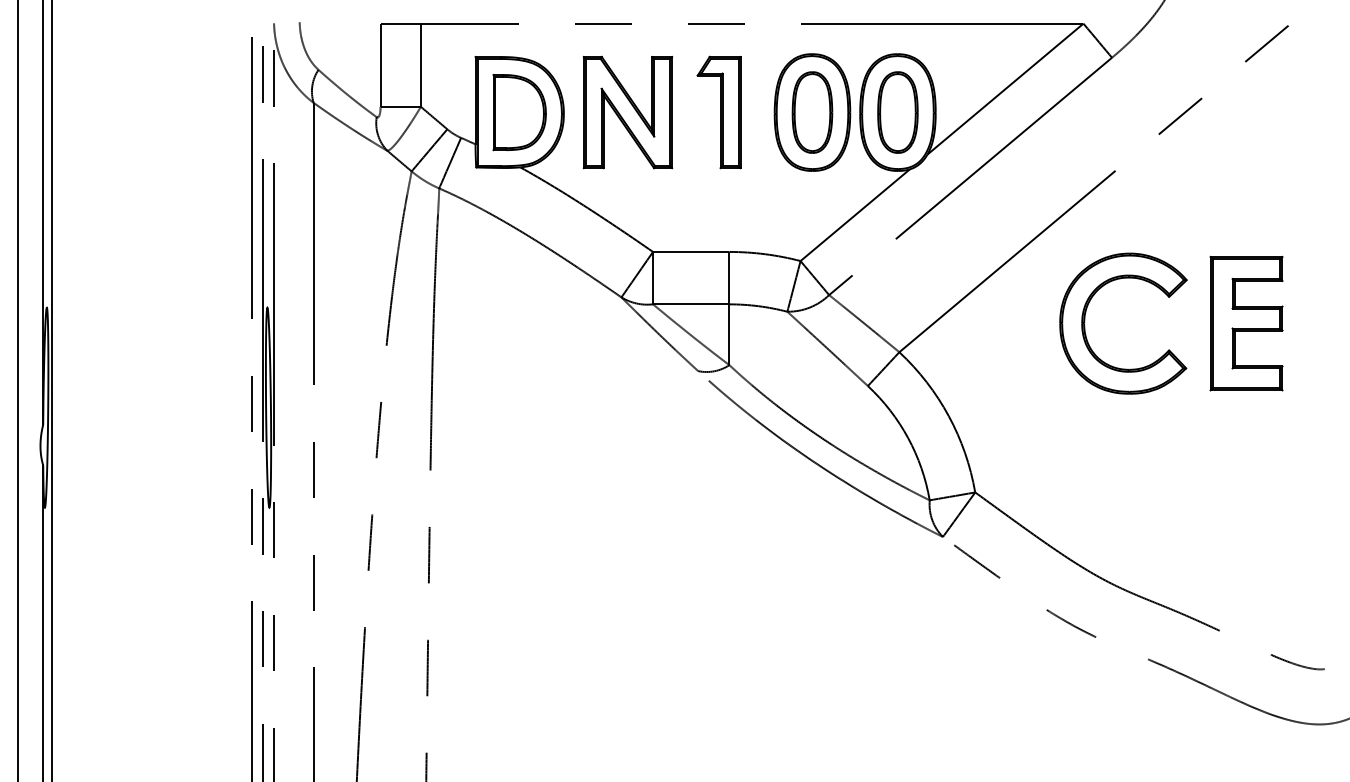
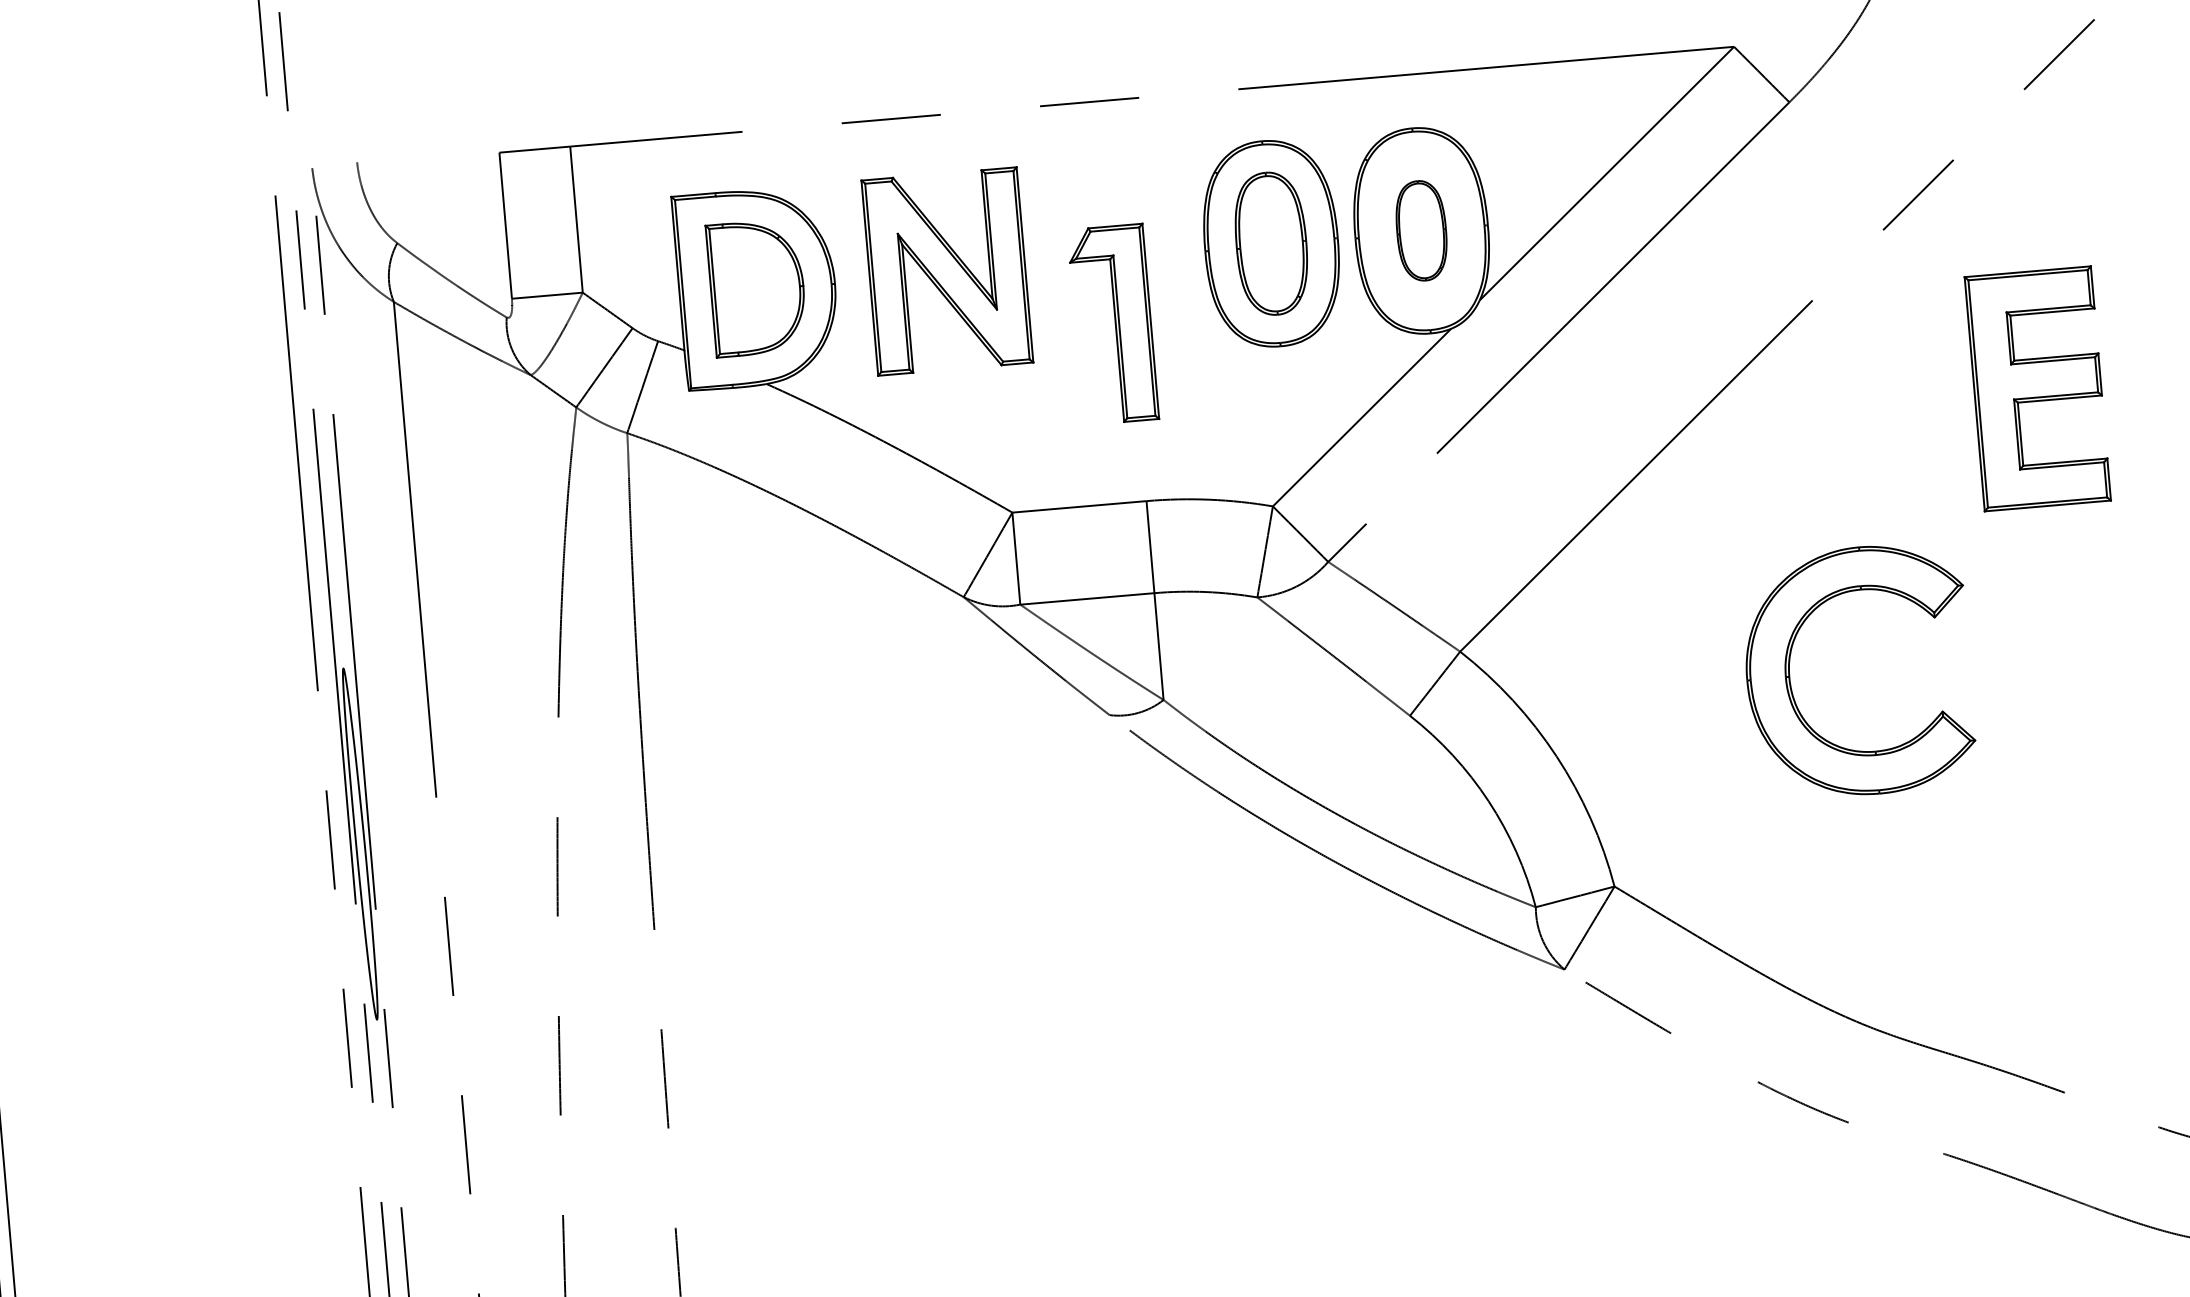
part: (718, 112) -> (1112, 324), moved
part: (897, 112) -> (1420, 230), size x0.7
part: (1085, 322) -> (1791, 675), moved
part: (1246, 323) -> (2037, 388), moved

